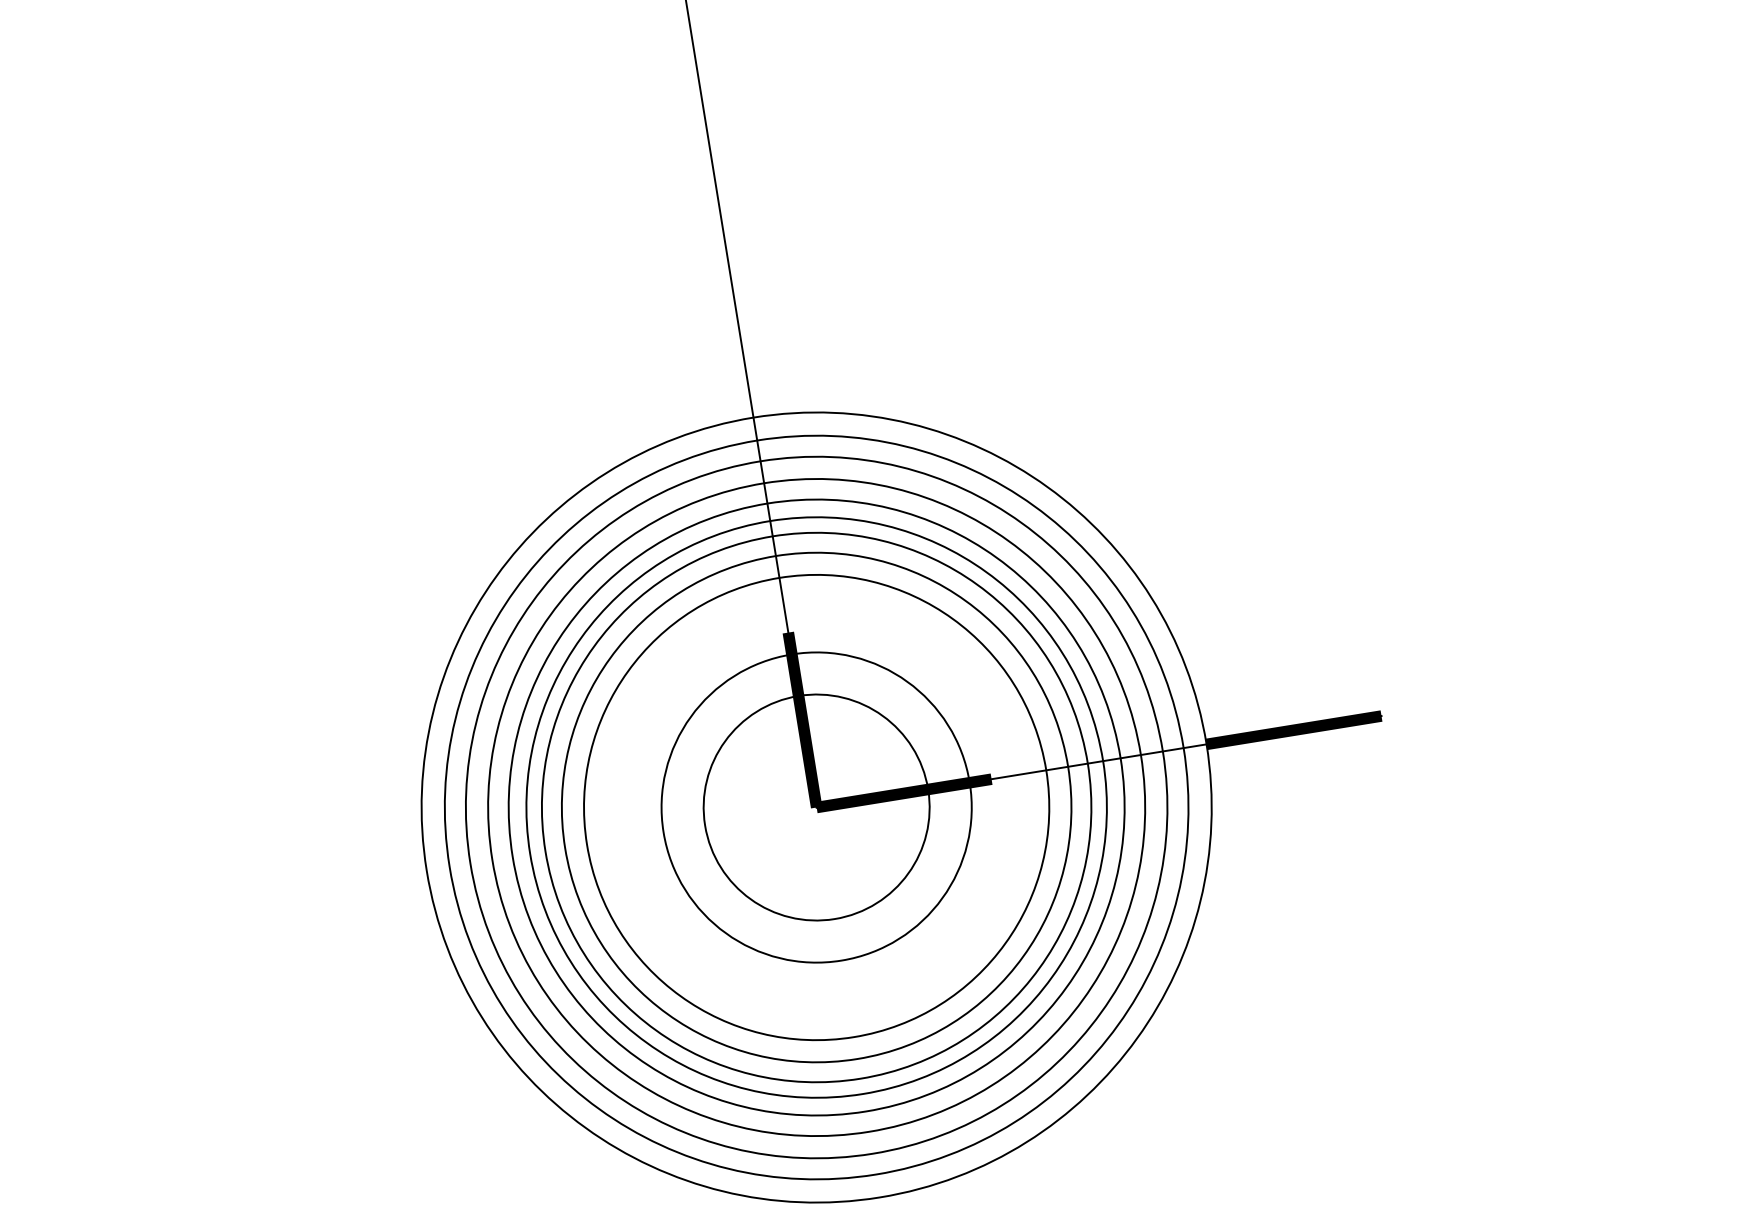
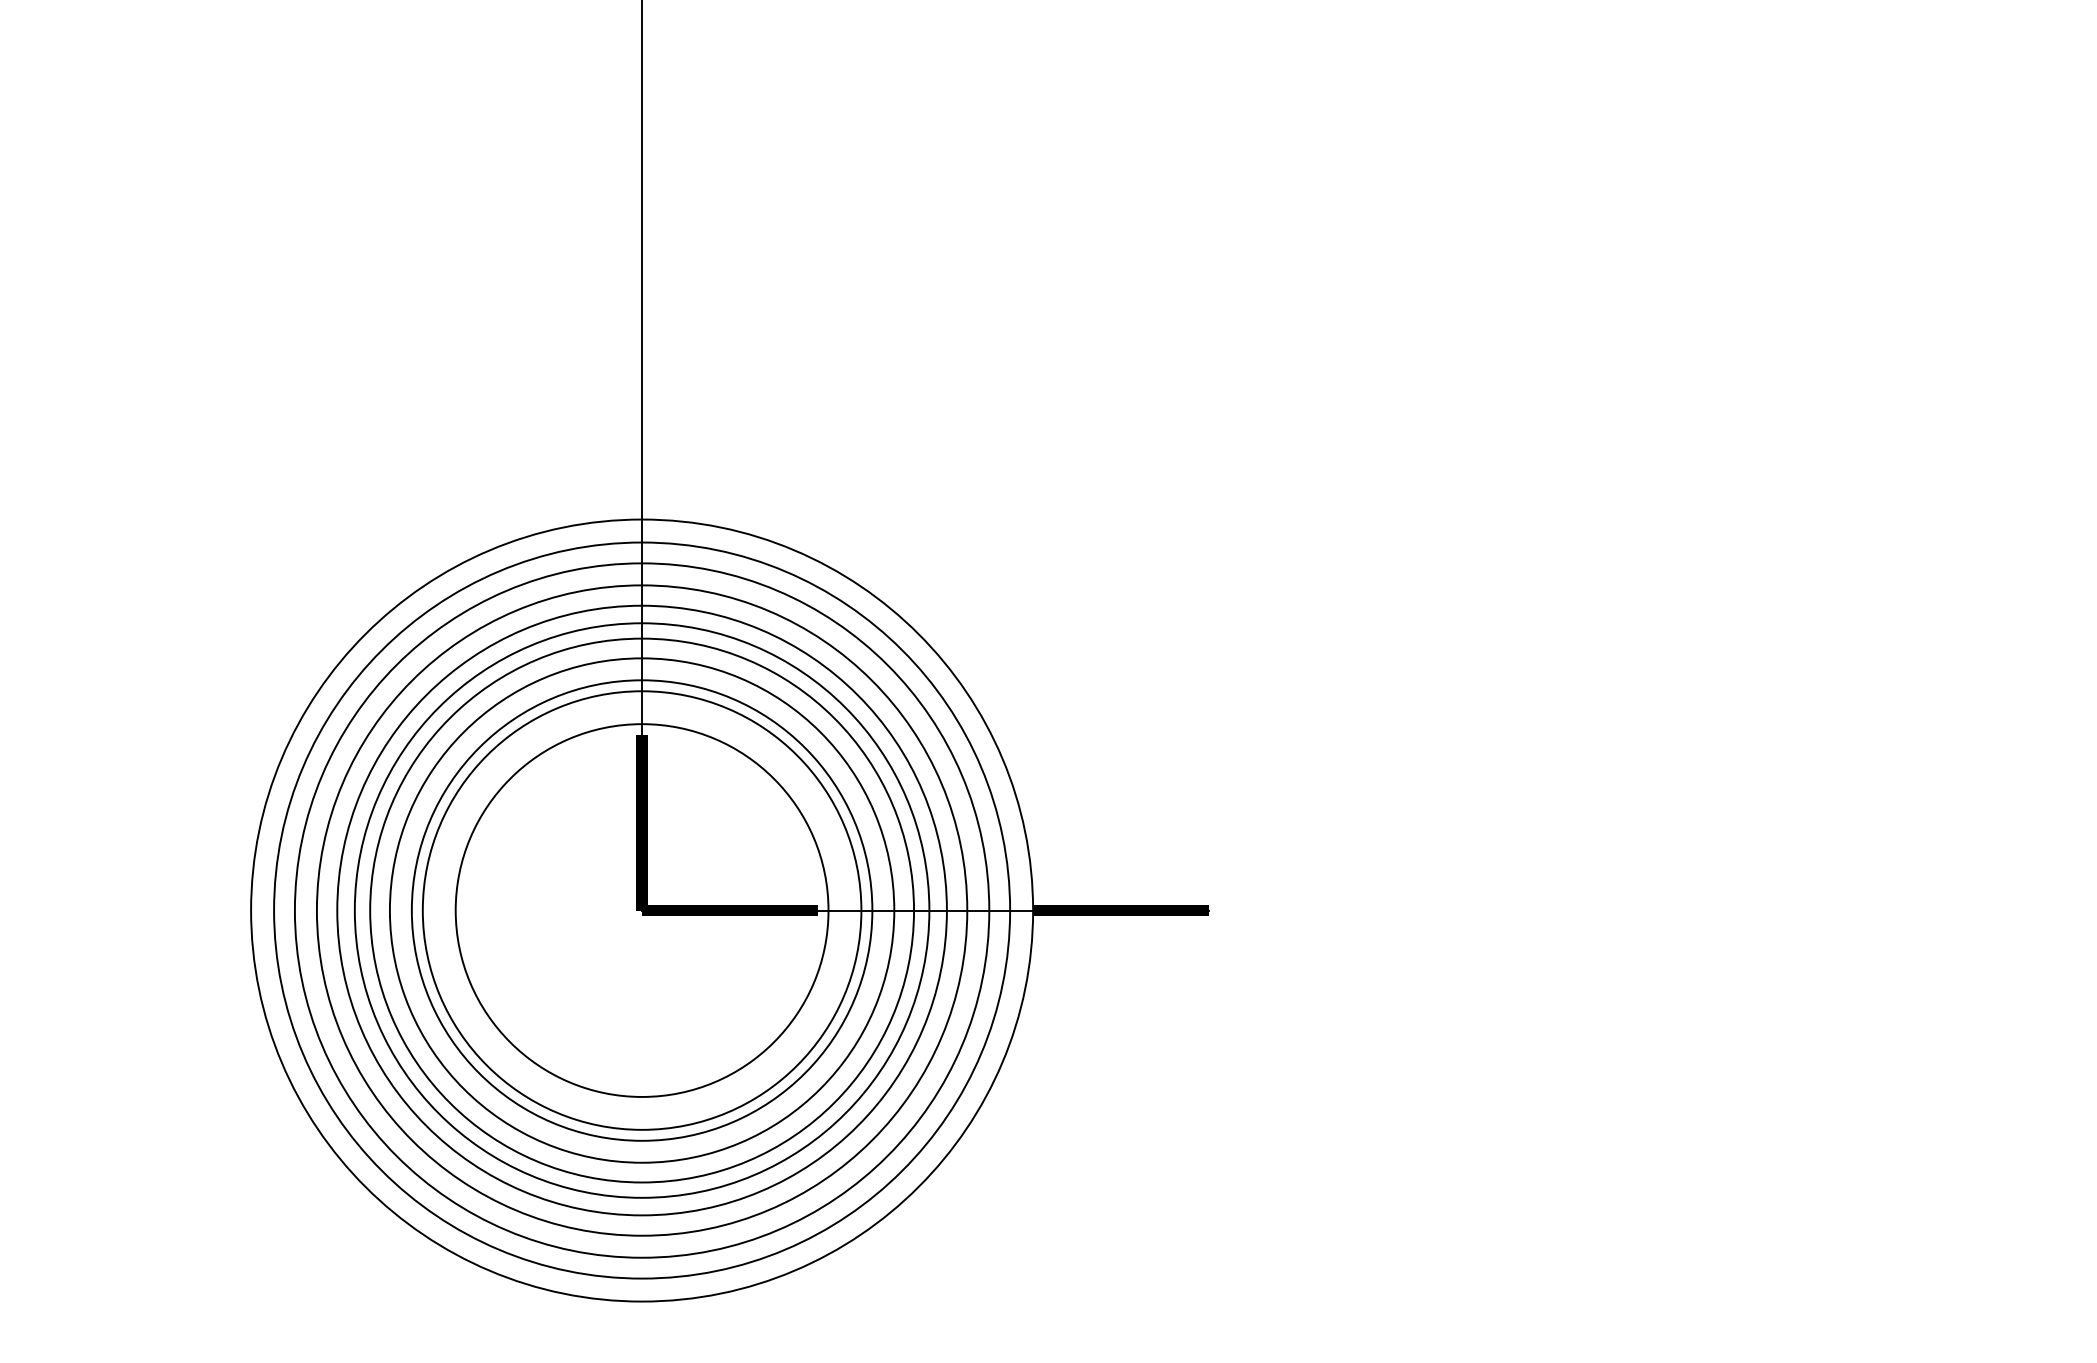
circle: (816, 807) -> (641, 910), size x1.43
circle: (816, 807) -> (641, 910), size x1.67

